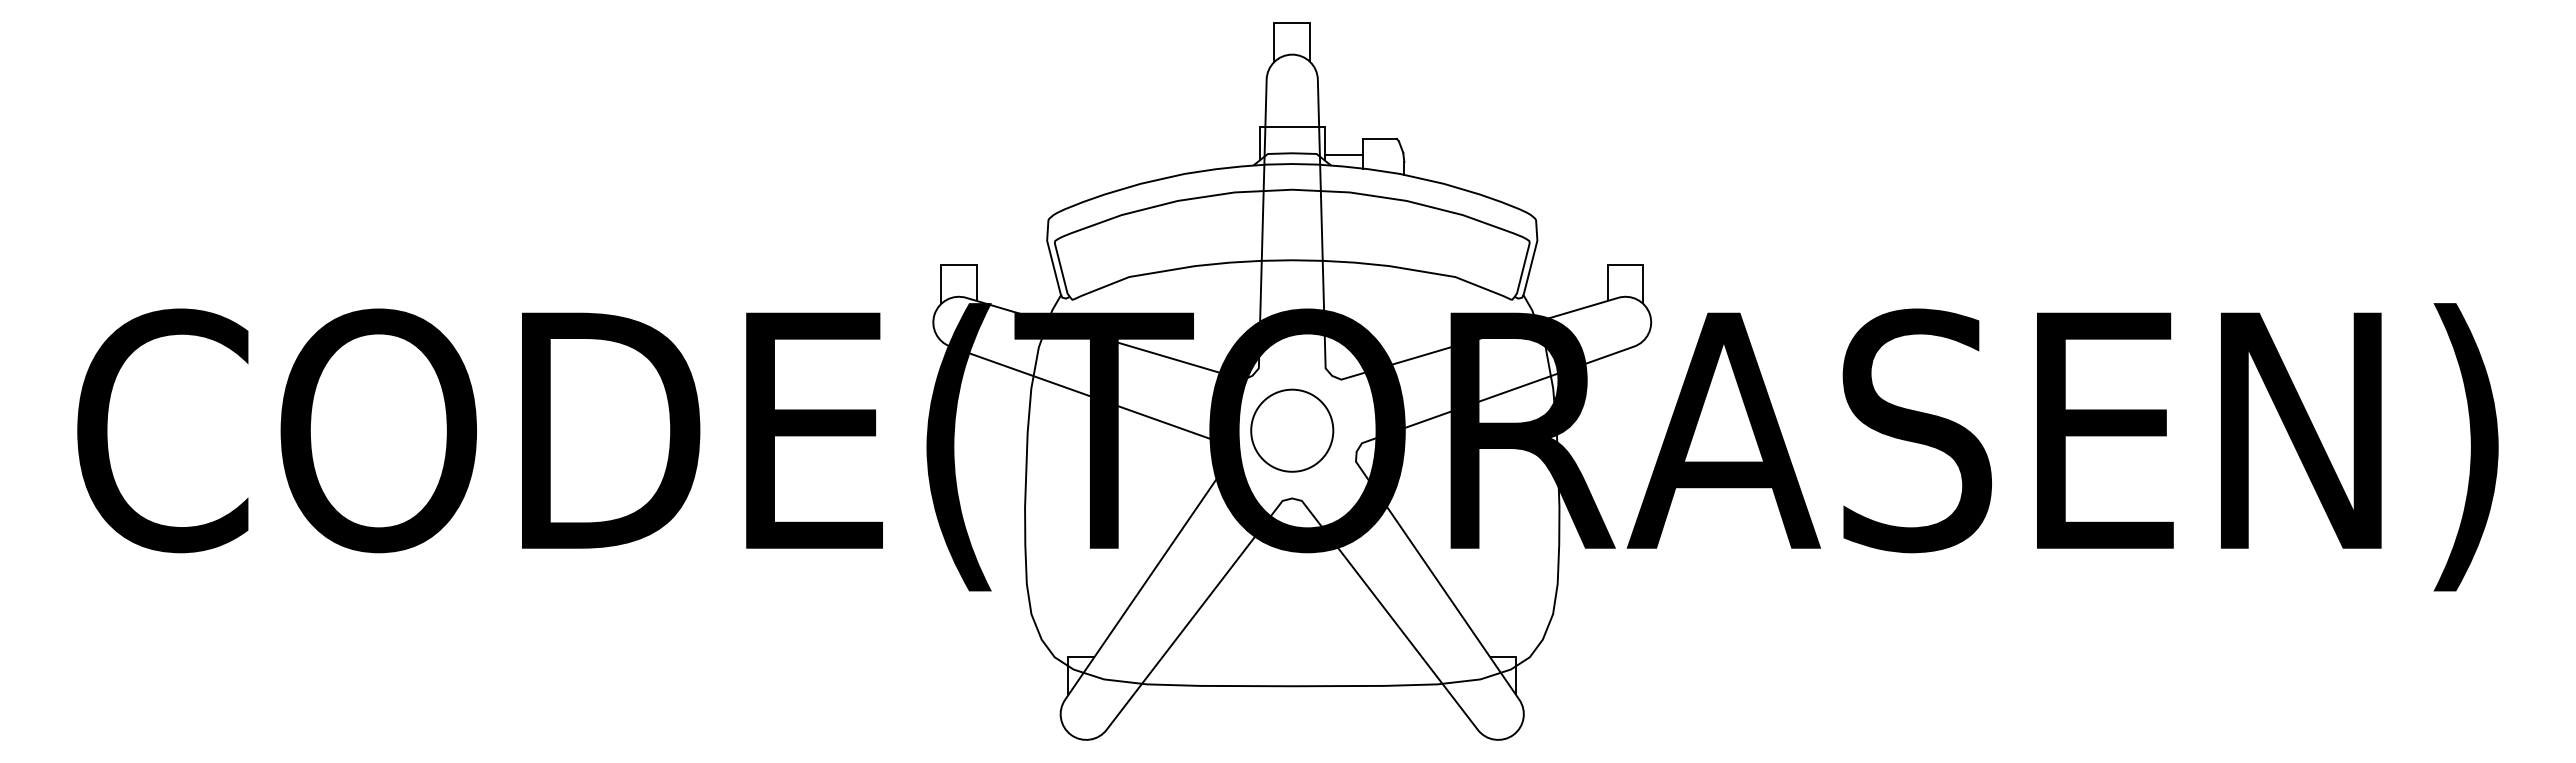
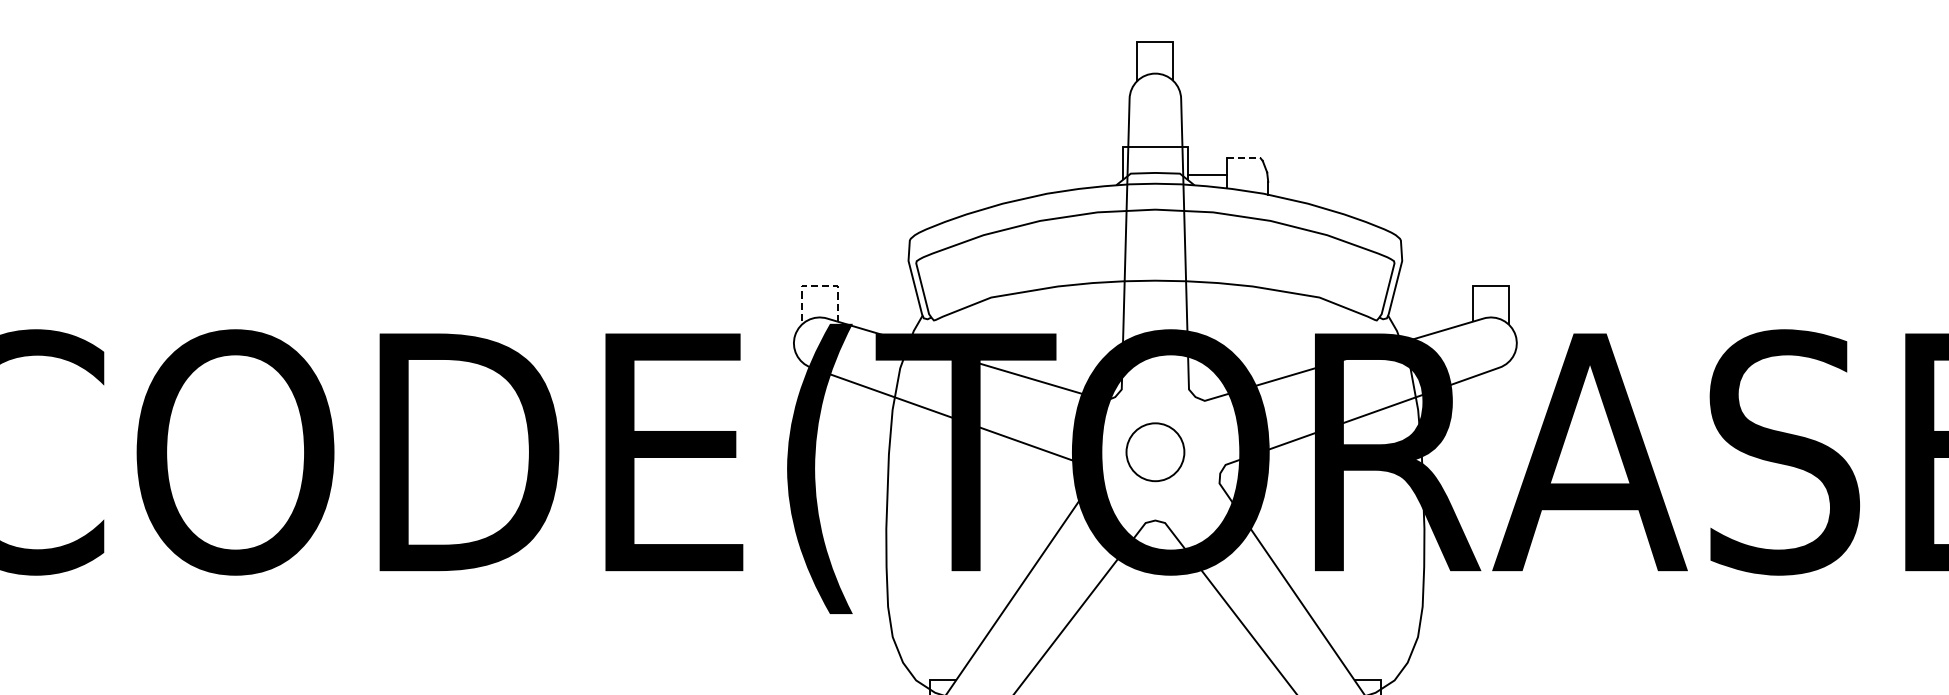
line: (1379, 138) -> (1243, 158), solid -> dashed
line: (956, 265) -> (817, 285), solid -> dashed
circle: (1292, 430) -> (1155, 452), size x0.7

